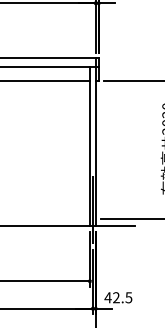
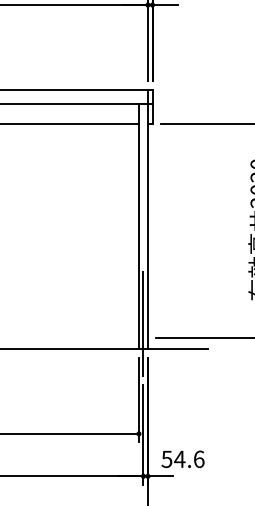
text: (118, 297) -> (183, 458), 42.5 -> 54.6

